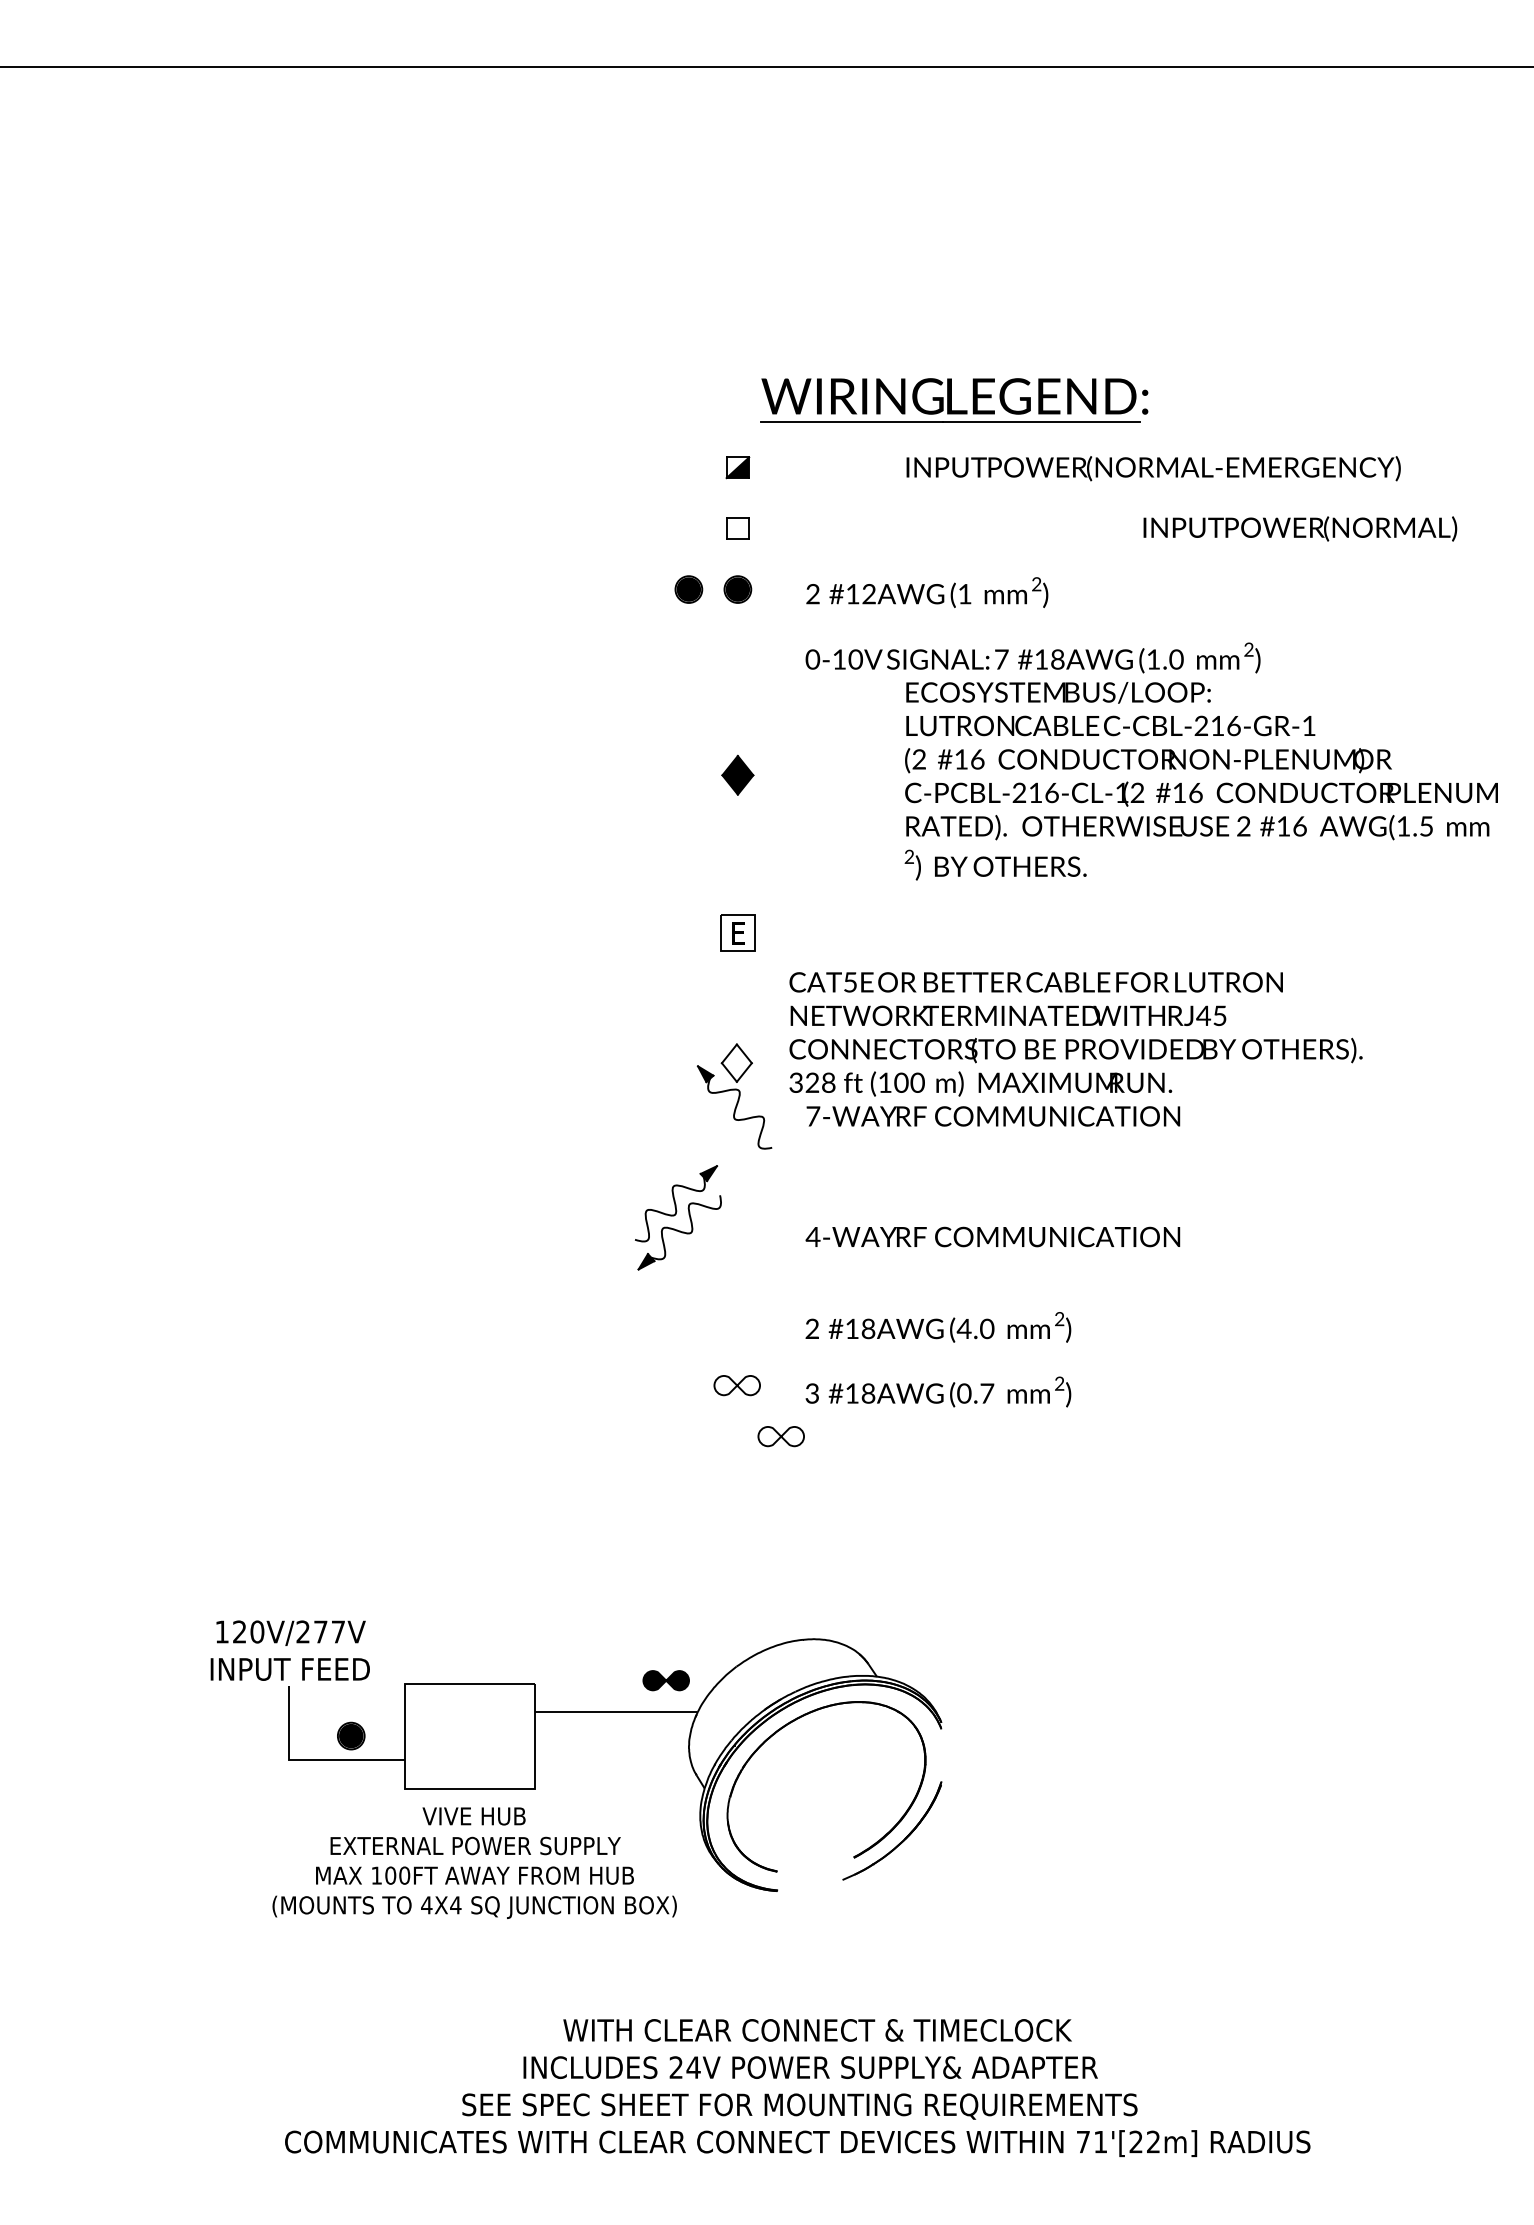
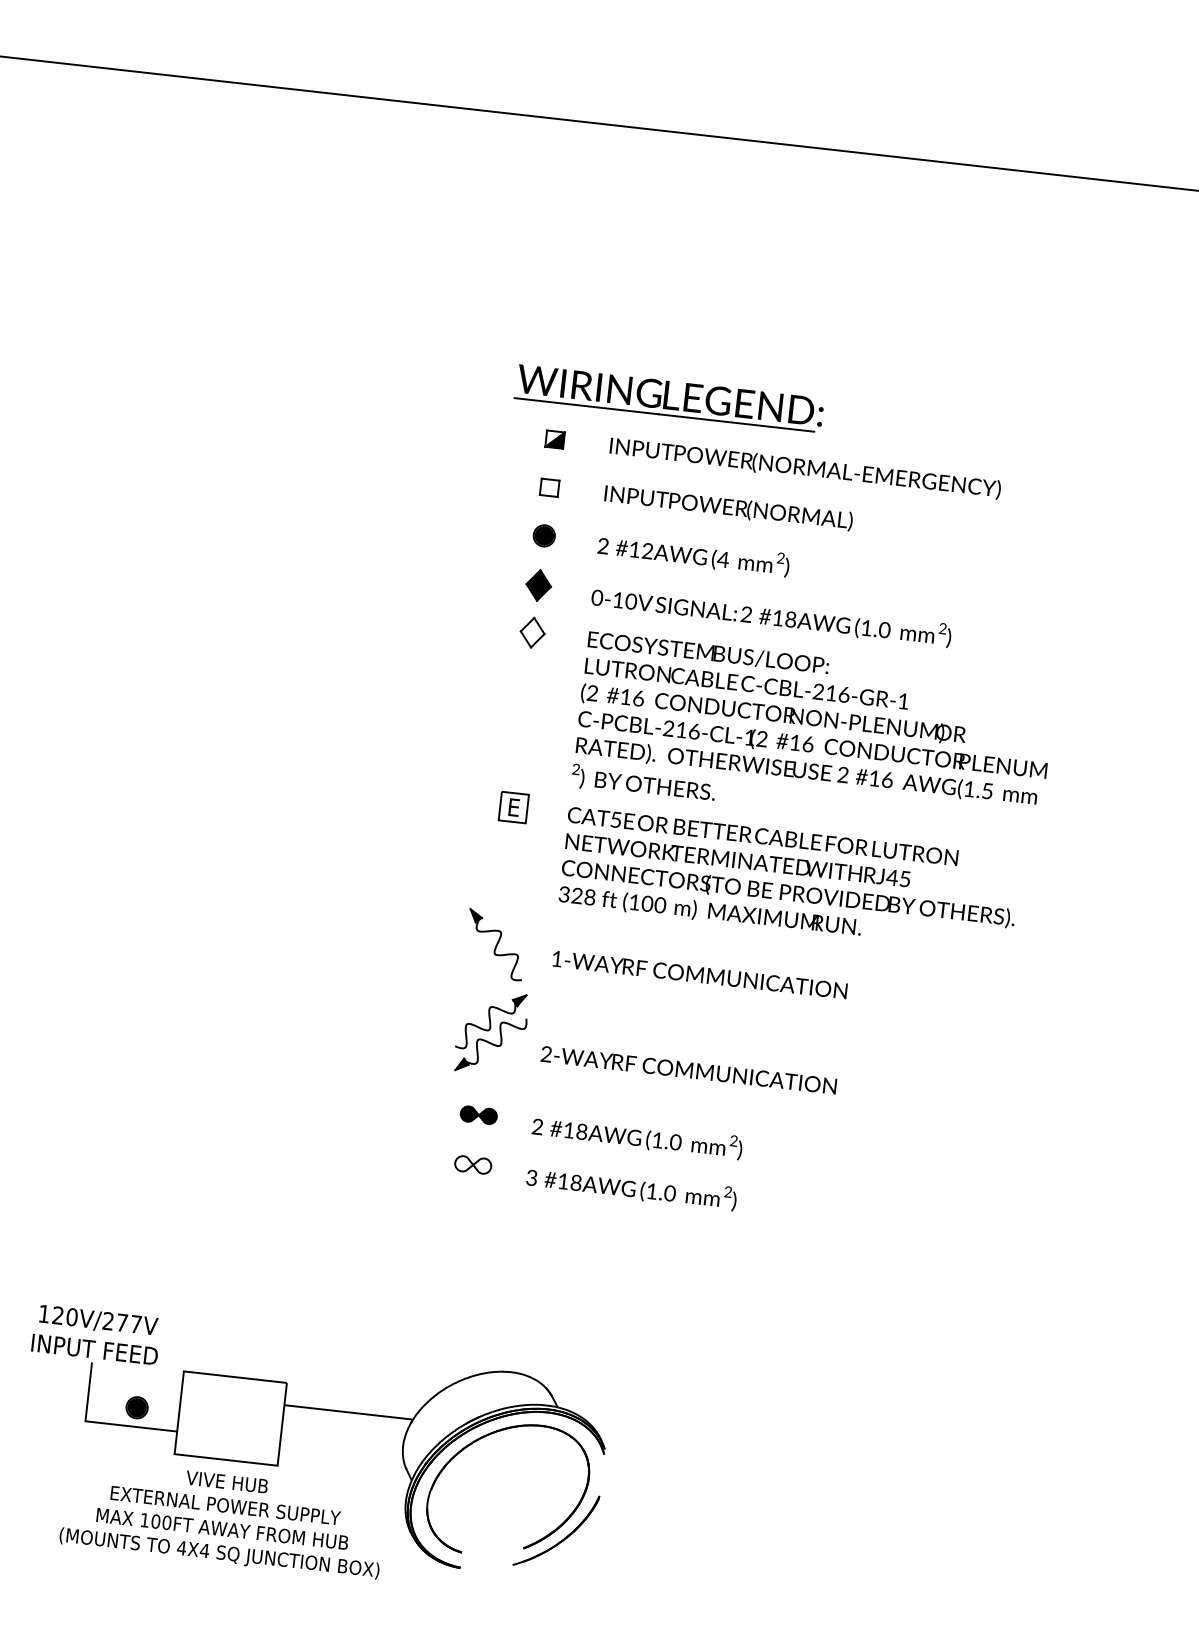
part: (954, 400) -> (669, 398), moved
text: (1153, 468) -> (805, 468), moved
text: (1300, 528) -> (728, 507), moved
part: (688, 589) -> (505, 531), removed
text: (964, 594) -> (722, 559), (1 -> (4
text: (1001, 659) -> (746, 614), 7 -> 2
part: (737, 774) -> (538, 584), moved
text: (1200, 781) -> (812, 735), moved
text: (1075, 1034) -> (789, 881), moved
part: (736, 1062) -> (532, 632), moved
text: (813, 1116) -> (557, 959), 7-WAY -> 1-WAY
part: (678, 1217) -> (491, 1032), moved
text: (812, 1236) -> (545, 1053), 4-WAY -> 2-WAY
text: (963, 1328) -> (657, 1139), (4.0 -> (1.0
text: (975, 1393) -> (660, 1192), (0.7 -> (1.0
part: (780, 1436) -> (502, 1209), removed
part: (665, 1680) -> (478, 1115), moved

